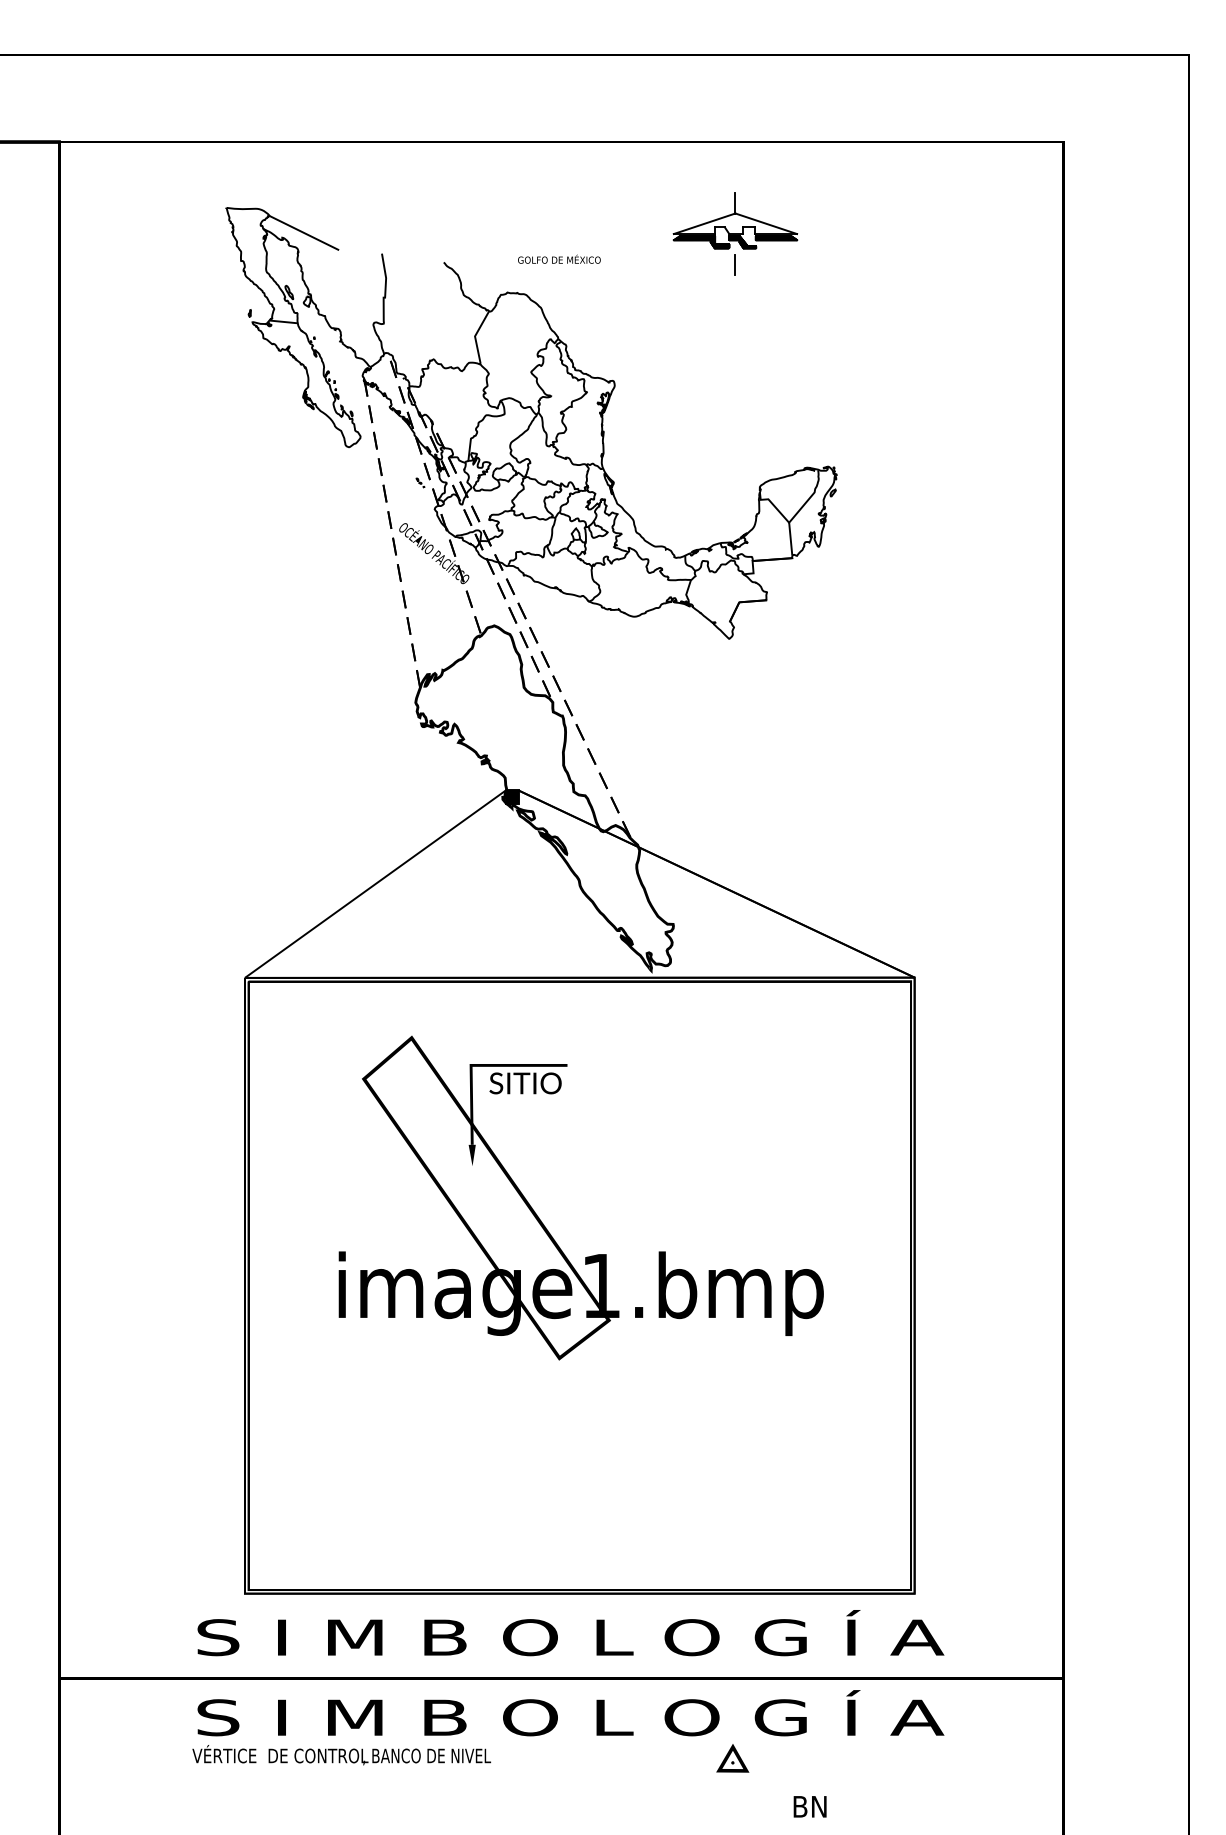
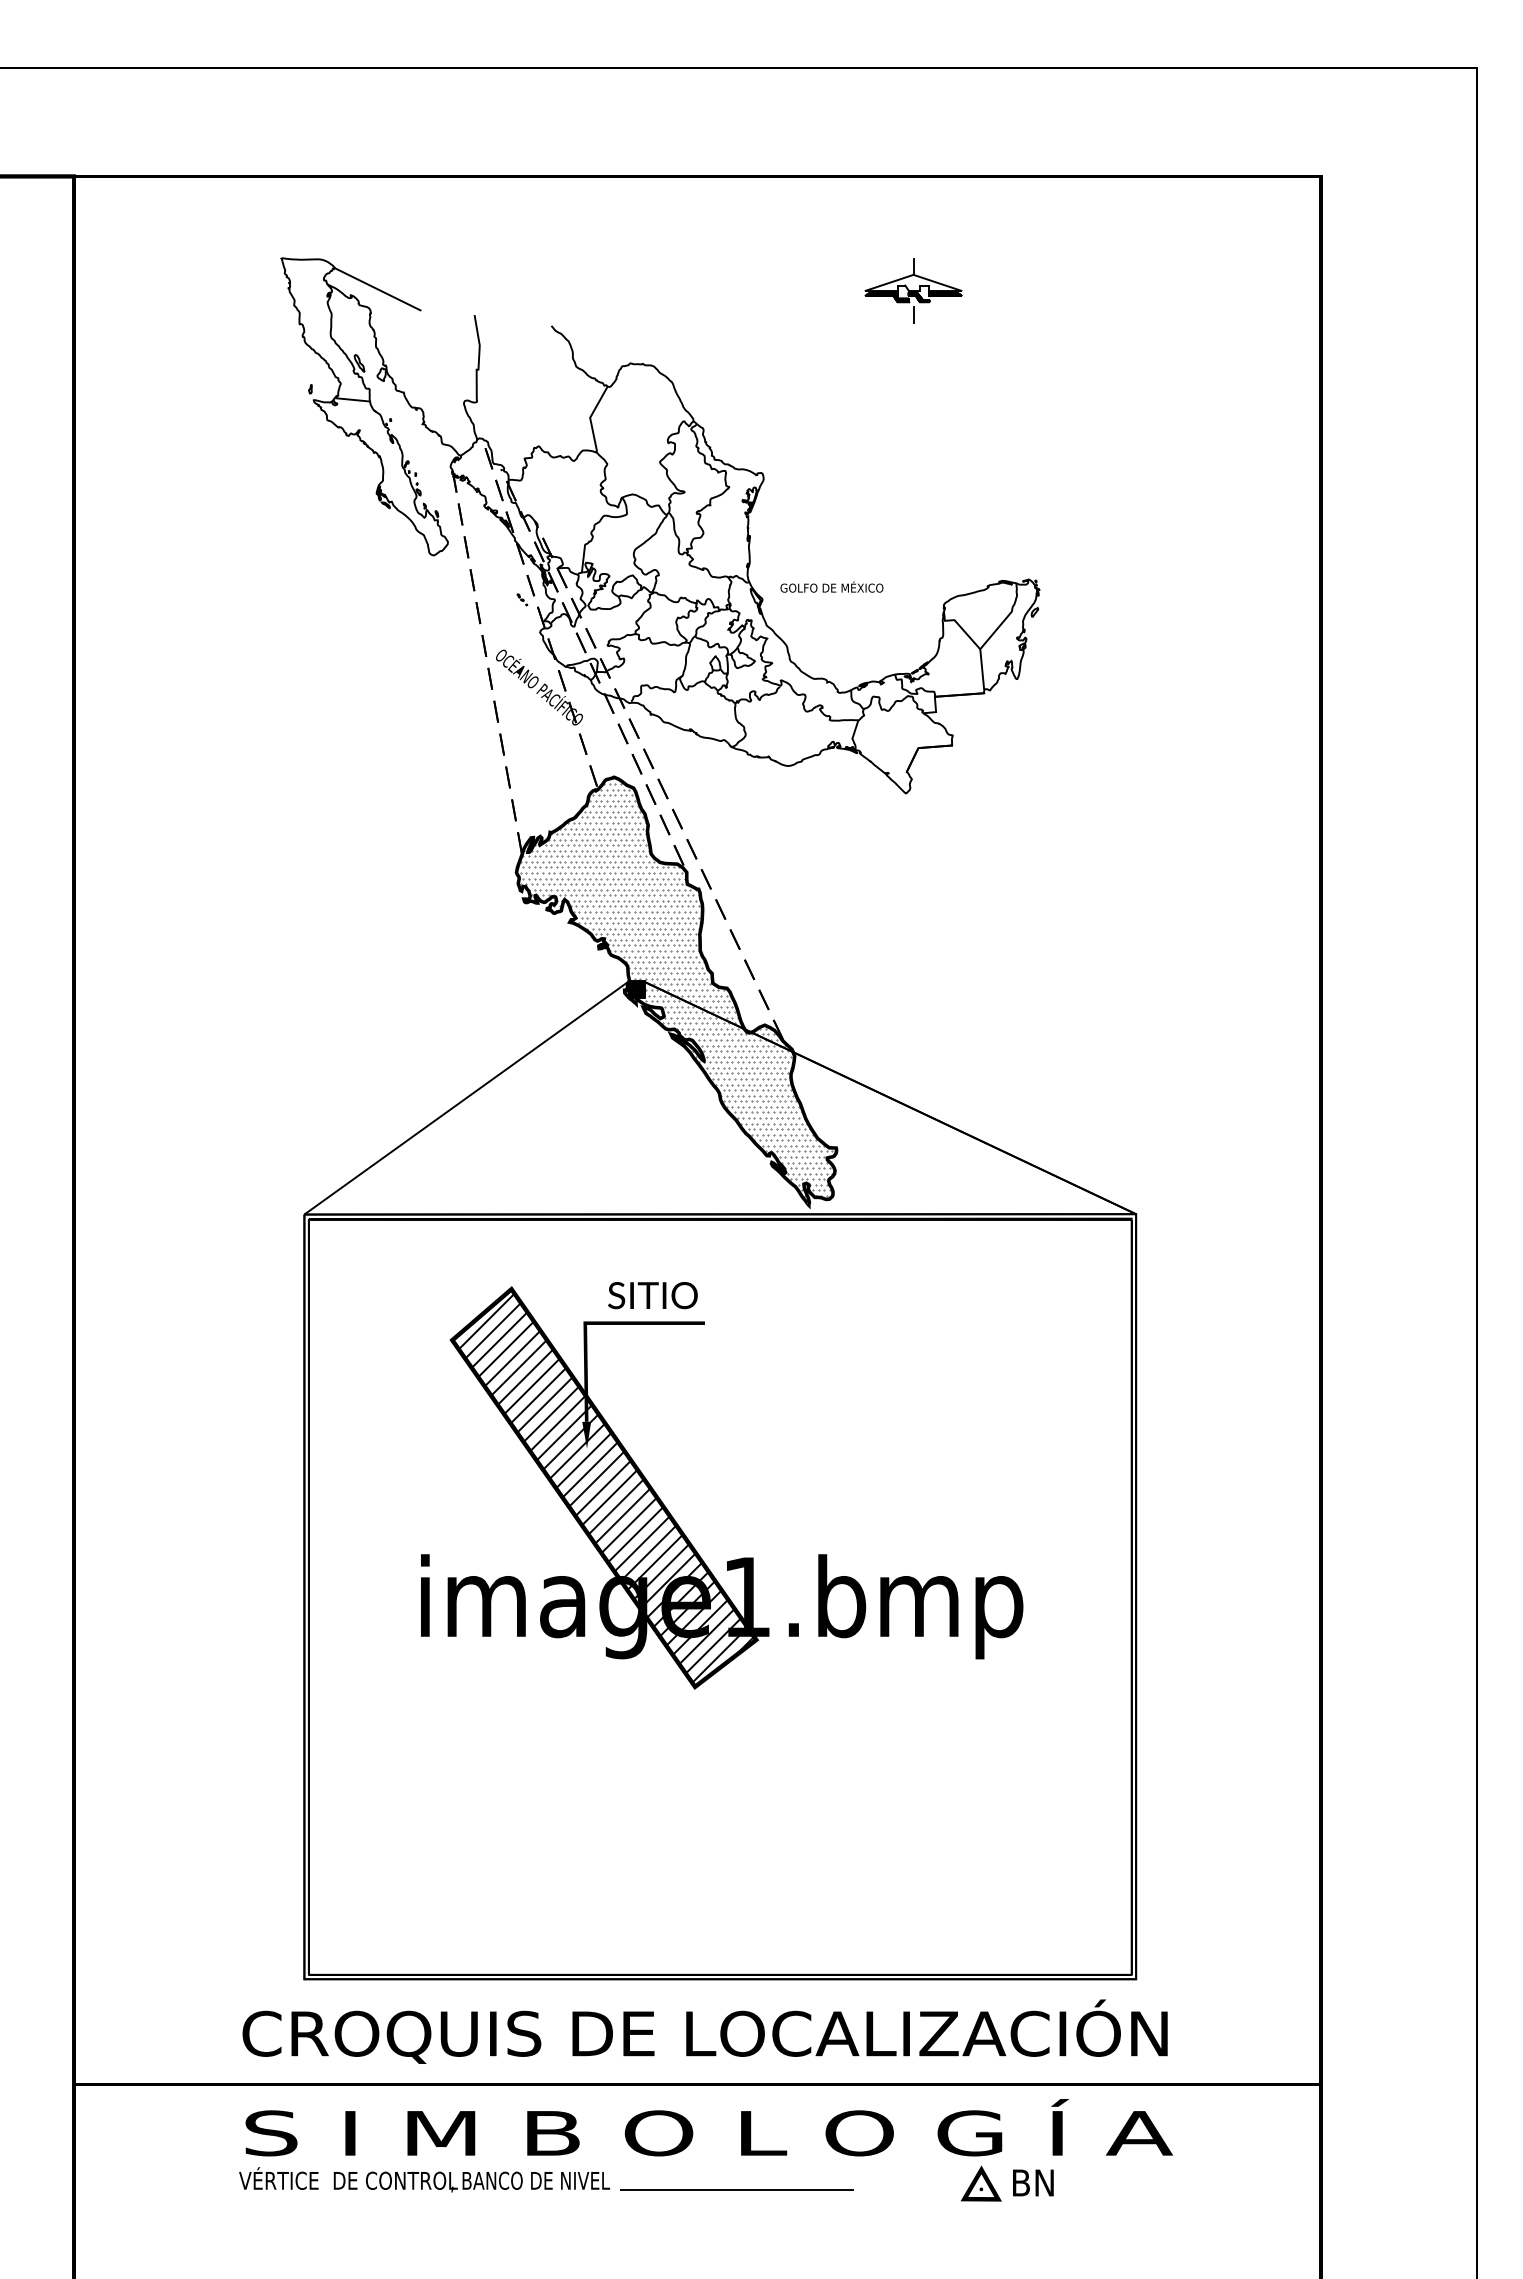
part: (735, 233) -> (913, 290), size x0.62
text: (559, 258) -> (831, 586), moved
hatch: (542, 796) -> (674, 989), added
text: (525, 1083) -> (652, 1295), moved
hatch: (488, 1197) -> (606, 1487), added
text: (569, 1635) -> (707, 2031), S I M B O L O G Í A -> CROQUIS DE LOCALIZACIÓN
part: (732, 1758) -> (981, 2183), moved
line: (593, 1762) -> (737, 2189), added
text: (810, 1806) -> (1033, 2182), moved

